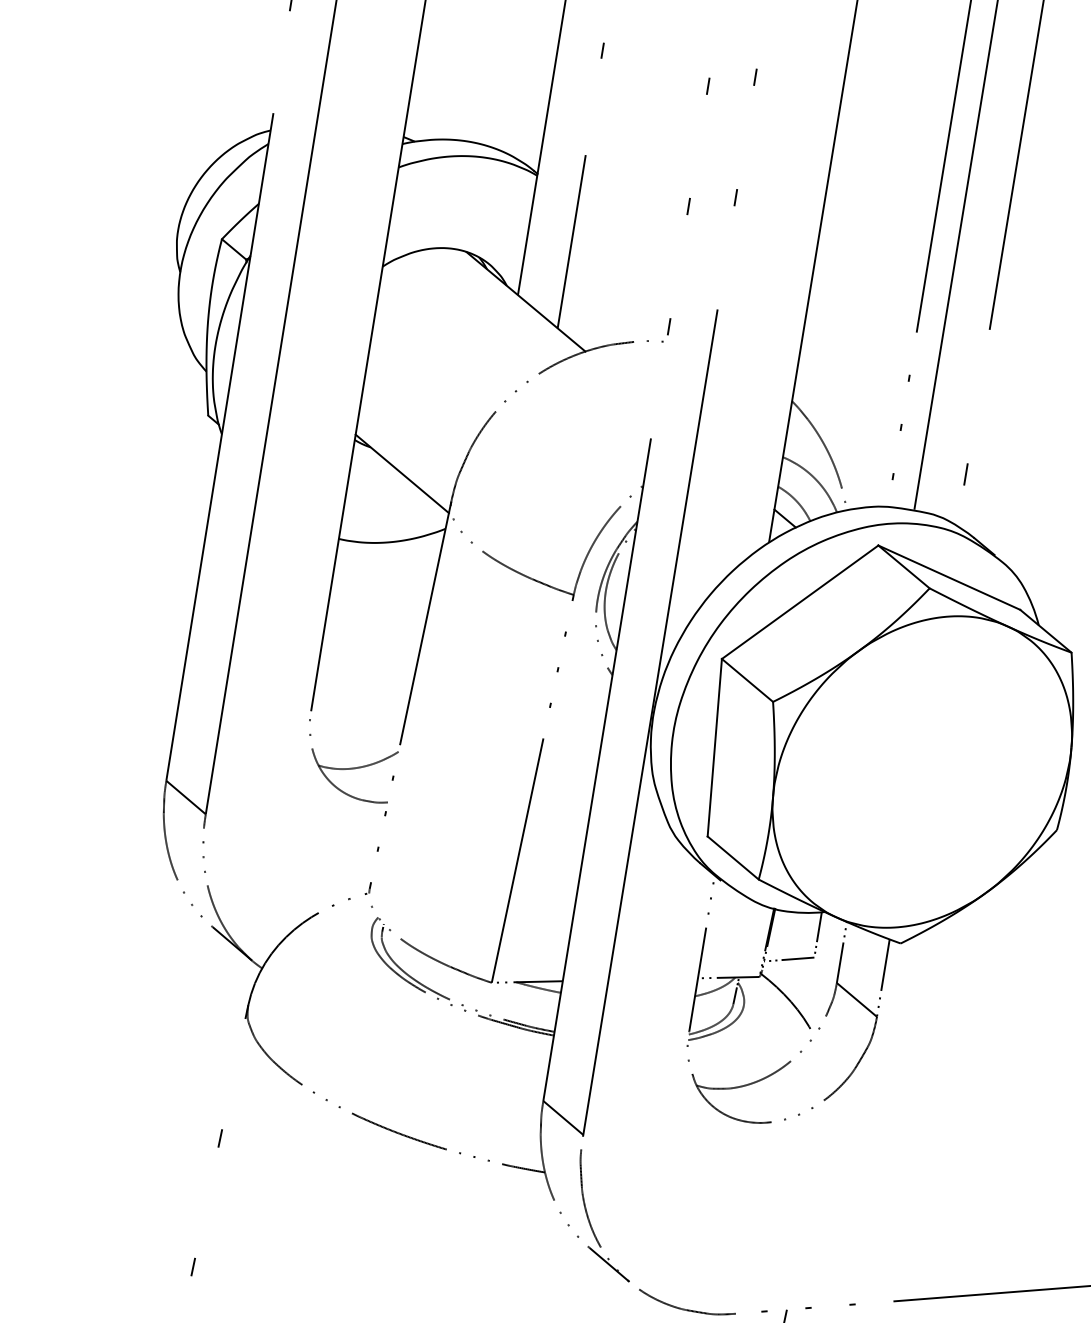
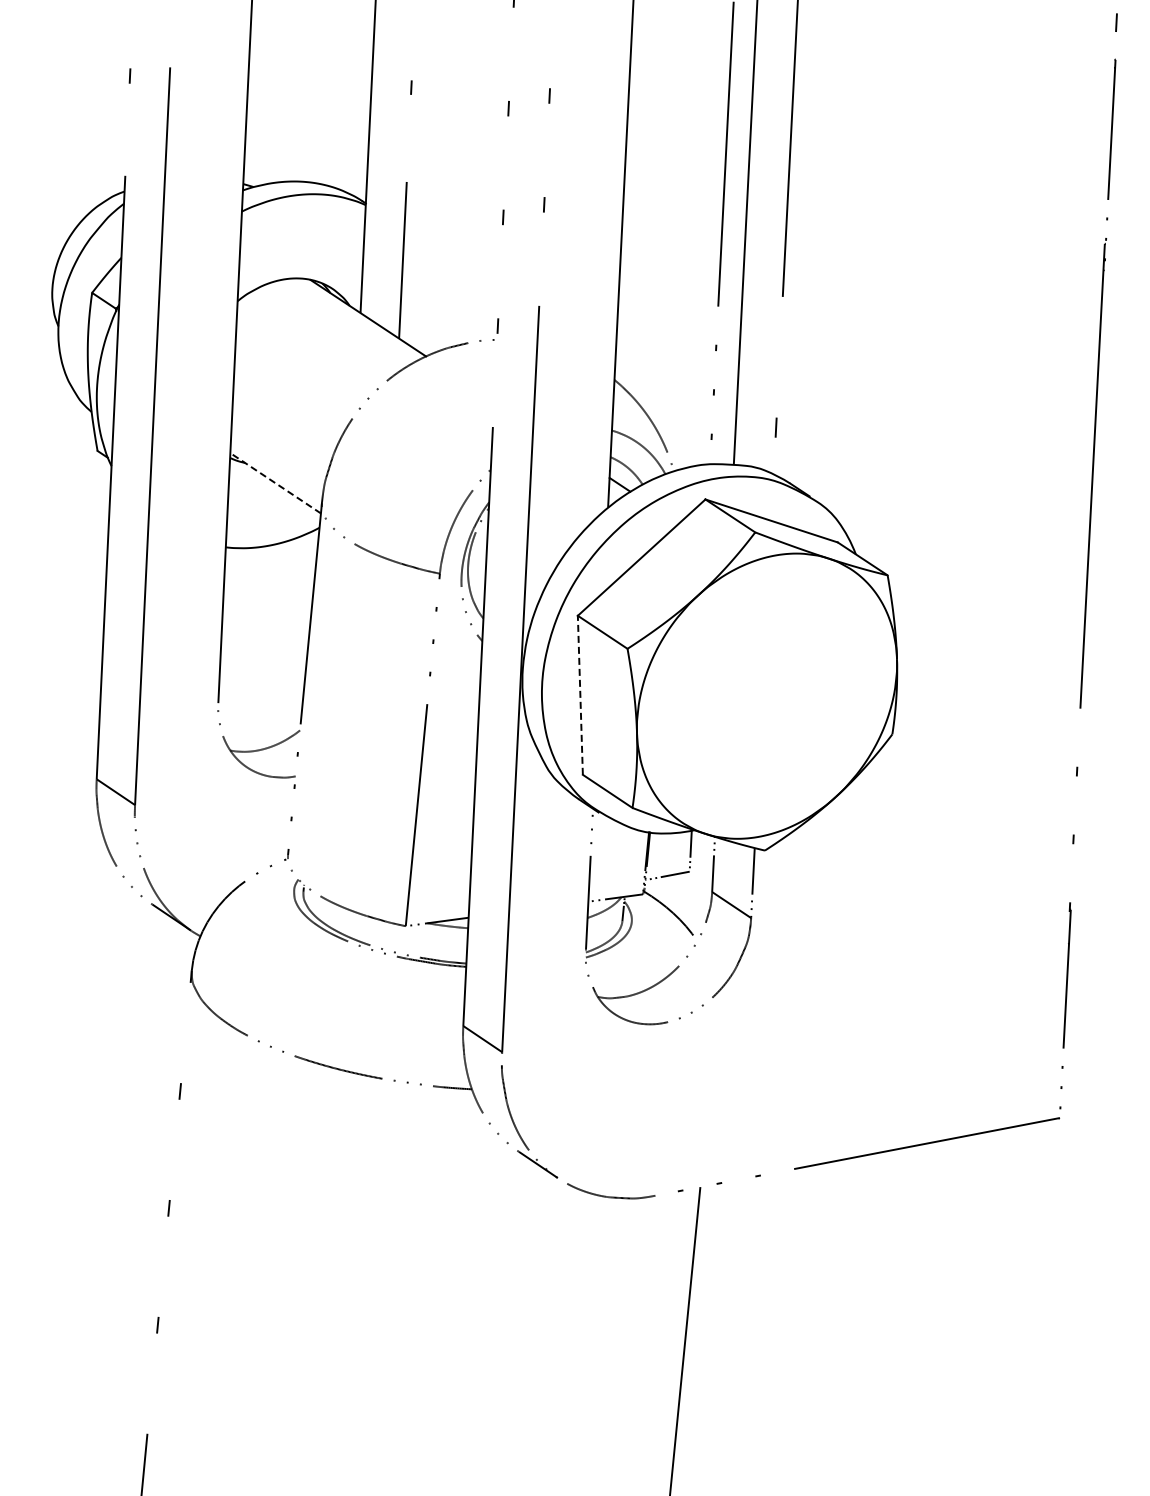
line: (402, 474) -> (275, 483), solid -> dashed
line: (714, 747) -> (580, 695), solid -> dashed

